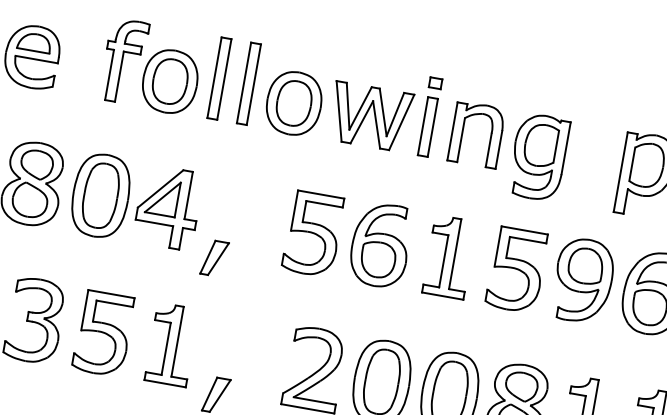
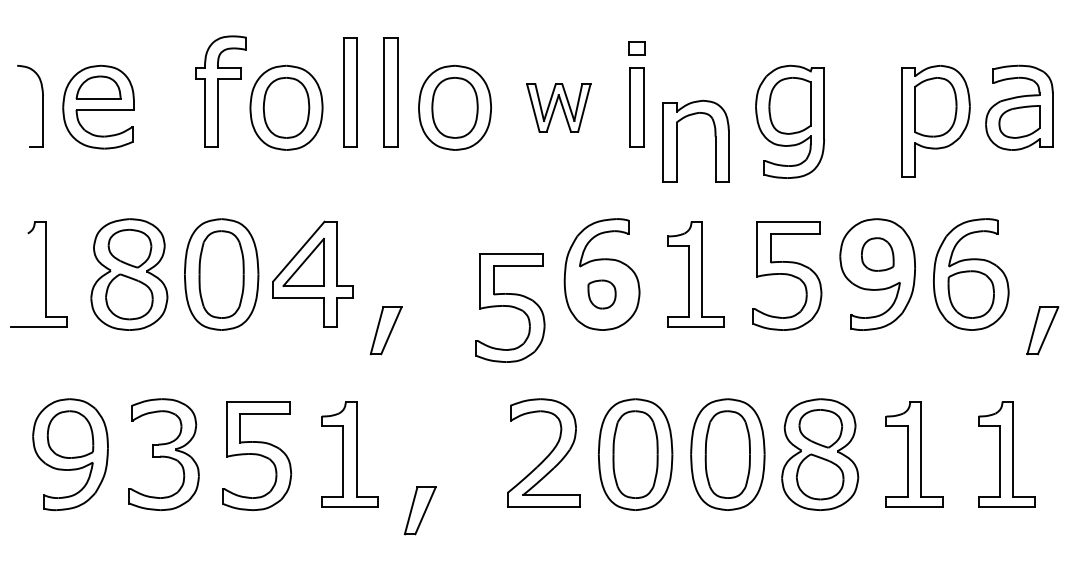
part: (370, 116) -> (558, 107), size x0.6
part: (463, 131) -> (677, 140), moved
part: (313, 233) -> (510, 307), moved
part: (377, 259) -> (601, 294), size x0.6
part: (585, 266) -> (877, 254), size x0.7

